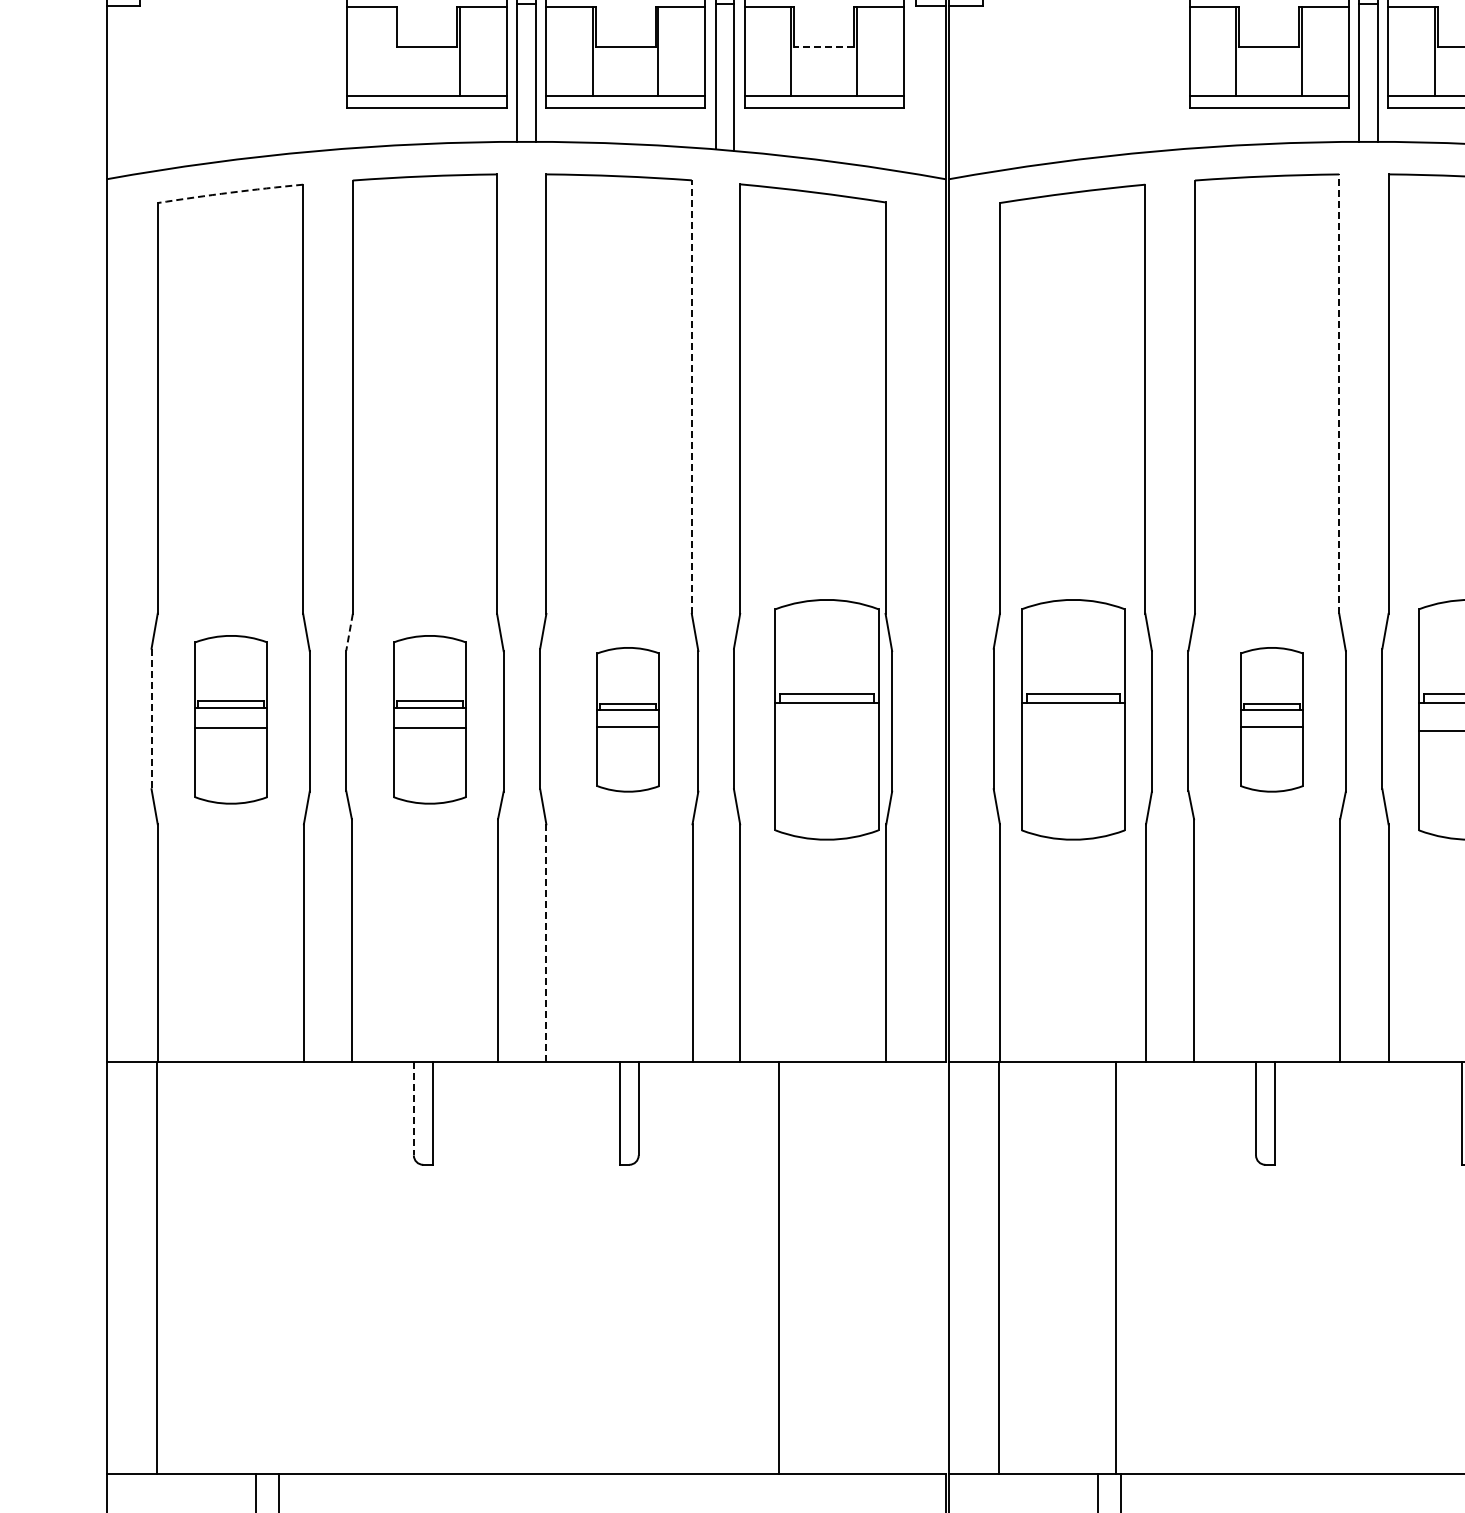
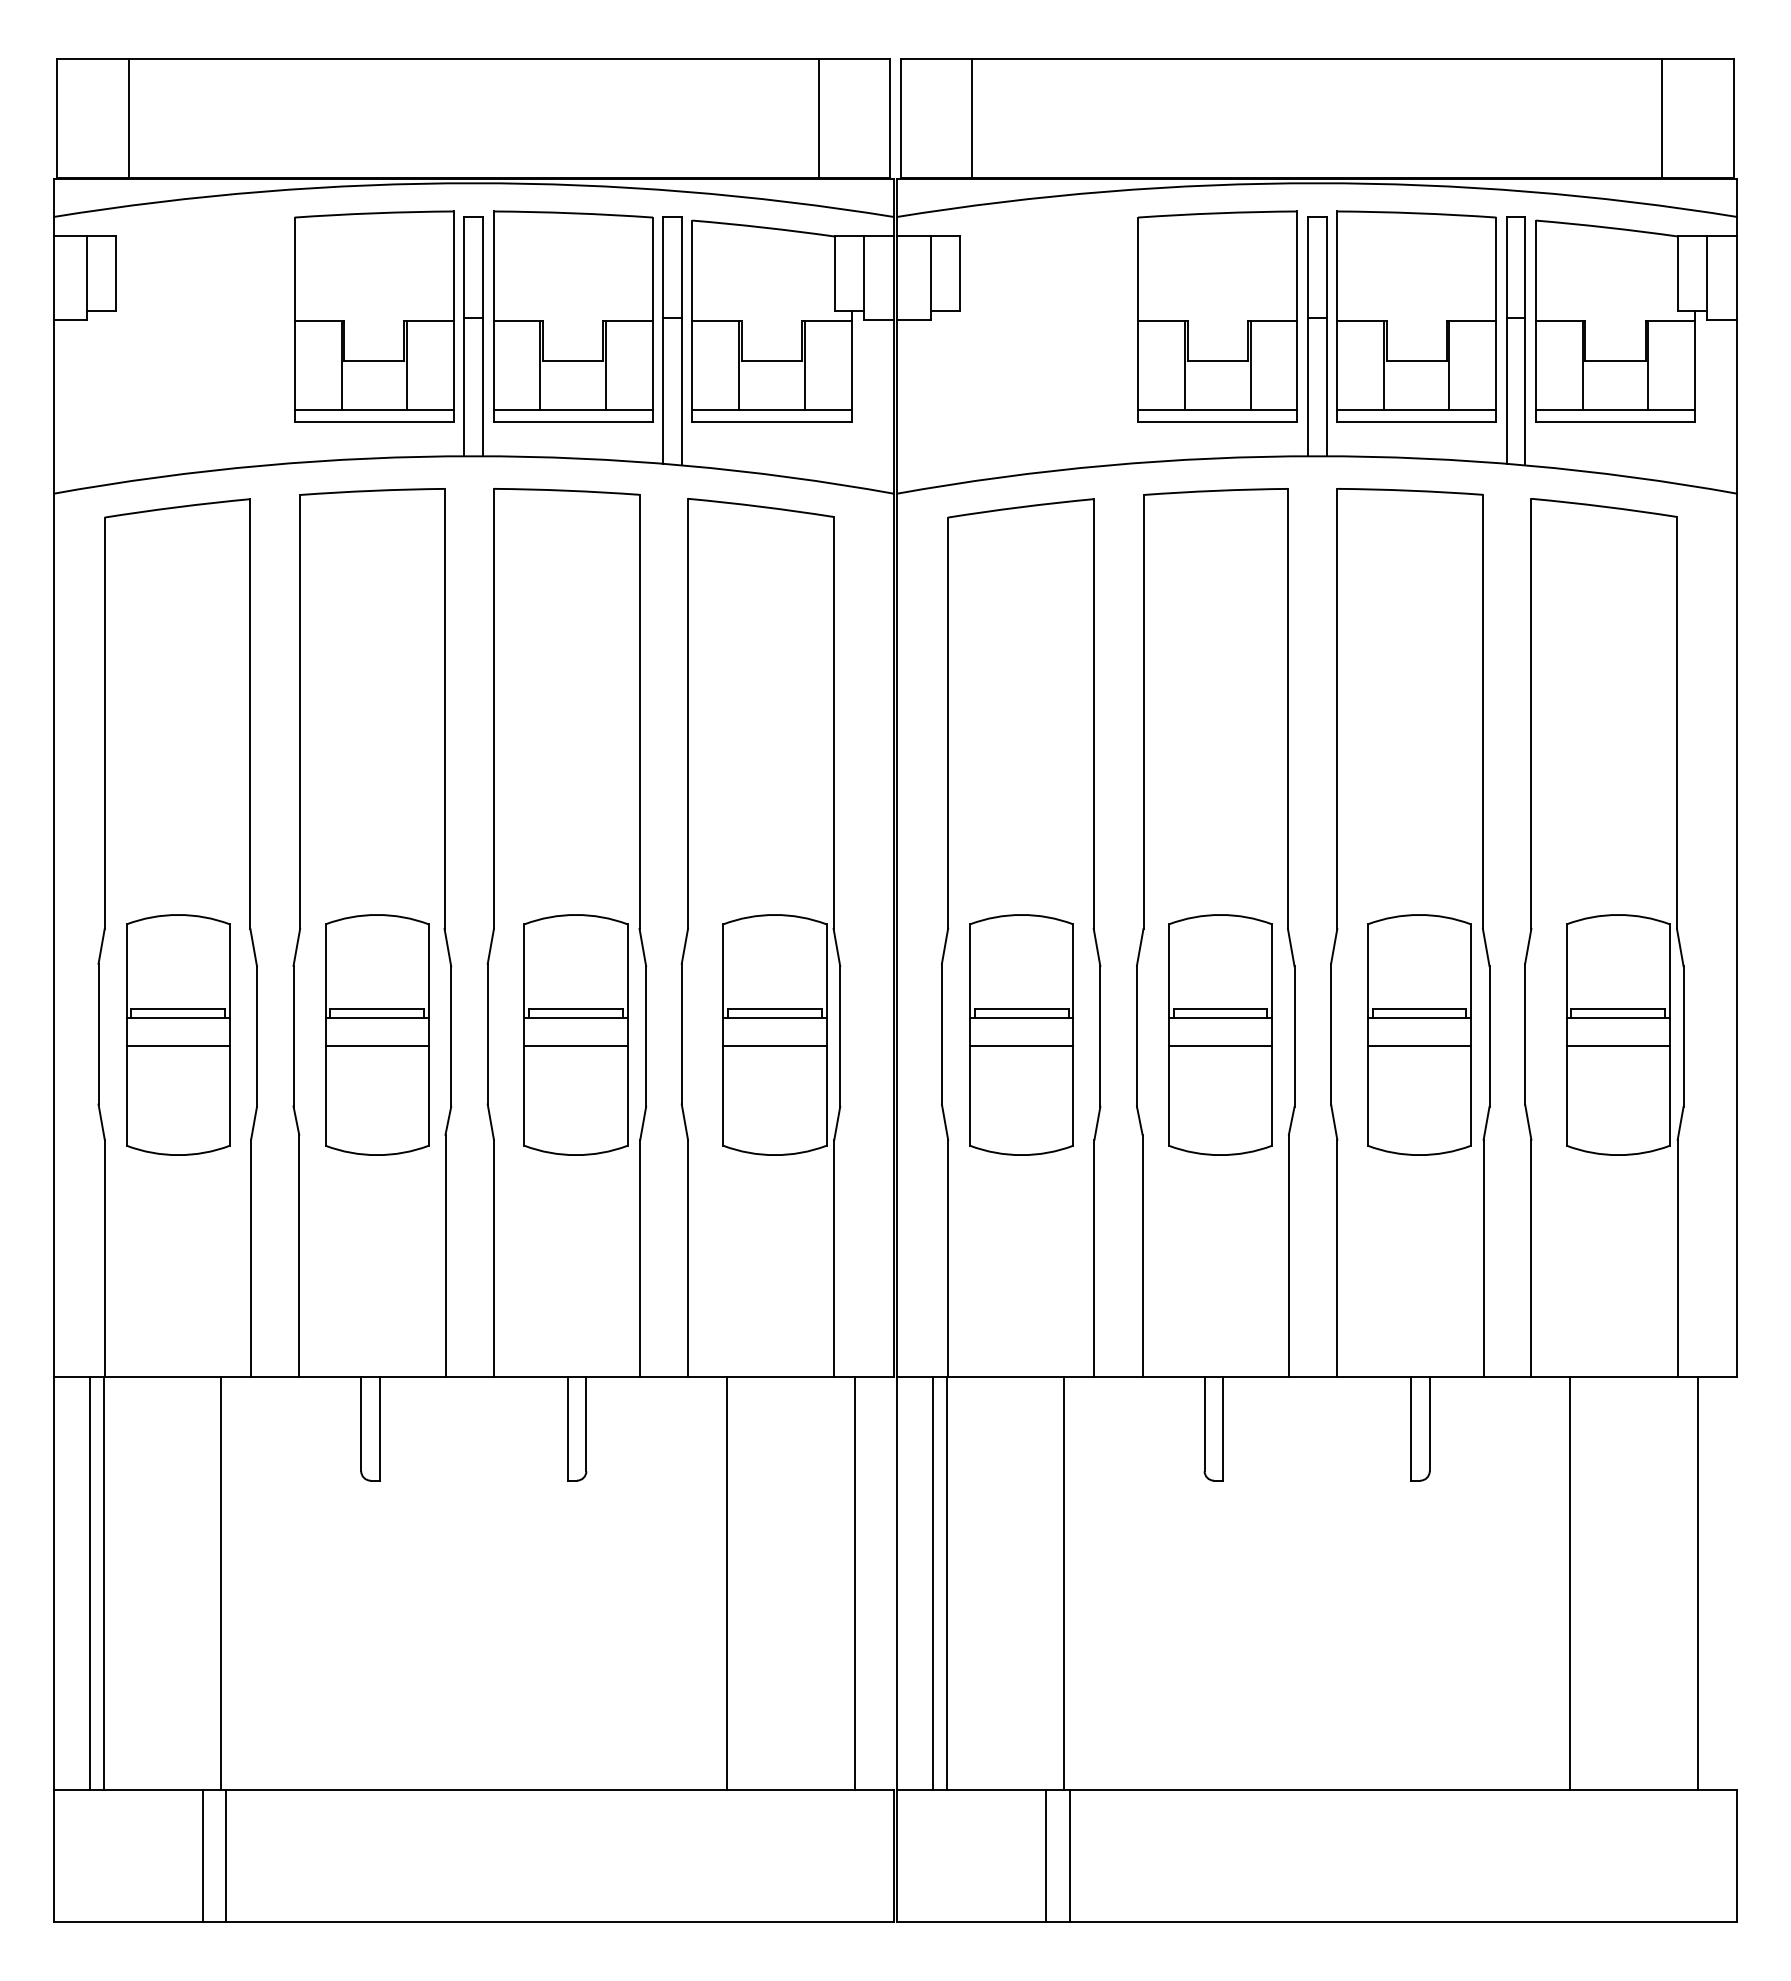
line: (823, 47) -> (771, 361), dashed -> solid
line: (394, 51) -> (341, 365), added
arc: (230, 193) -> (177, 507), dashed -> solid
line: (1338, 393) -> (1287, 708), dashed -> solid
line: (691, 396) -> (639, 711), dashed -> solid
line: (349, 632) -> (296, 947), dashed -> solid
line: (151, 719) -> (98, 1034), dashed -> solid
part: (231, 719) -> (178, 1034), size x1.43
part: (430, 719) -> (377, 1034), size x1.43
part: (627, 719) -> (575, 1034), size x1.67
part: (1271, 719) -> (1220, 1034), size x1.67
line: (826, 731) -> (774, 1046), added
line: (1073, 731) -> (1021, 1046), added
line: (545, 942) -> (493, 1258), dashed -> solid
line: (414, 1108) -> (361, 1424), dashed -> solid
line: (143, 1267) -> (90, 1583), added
line: (273, 1267) -> (220, 1583), added
line: (906, 1267) -> (854, 1583), added
line: (985, 1267) -> (933, 1583), added

